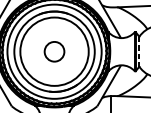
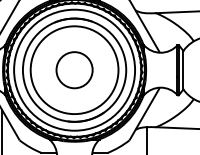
circle: (54, 51) -> (74, 70), size x1.43
line: (139, 51) -> (183, 70), dashed -> solid

